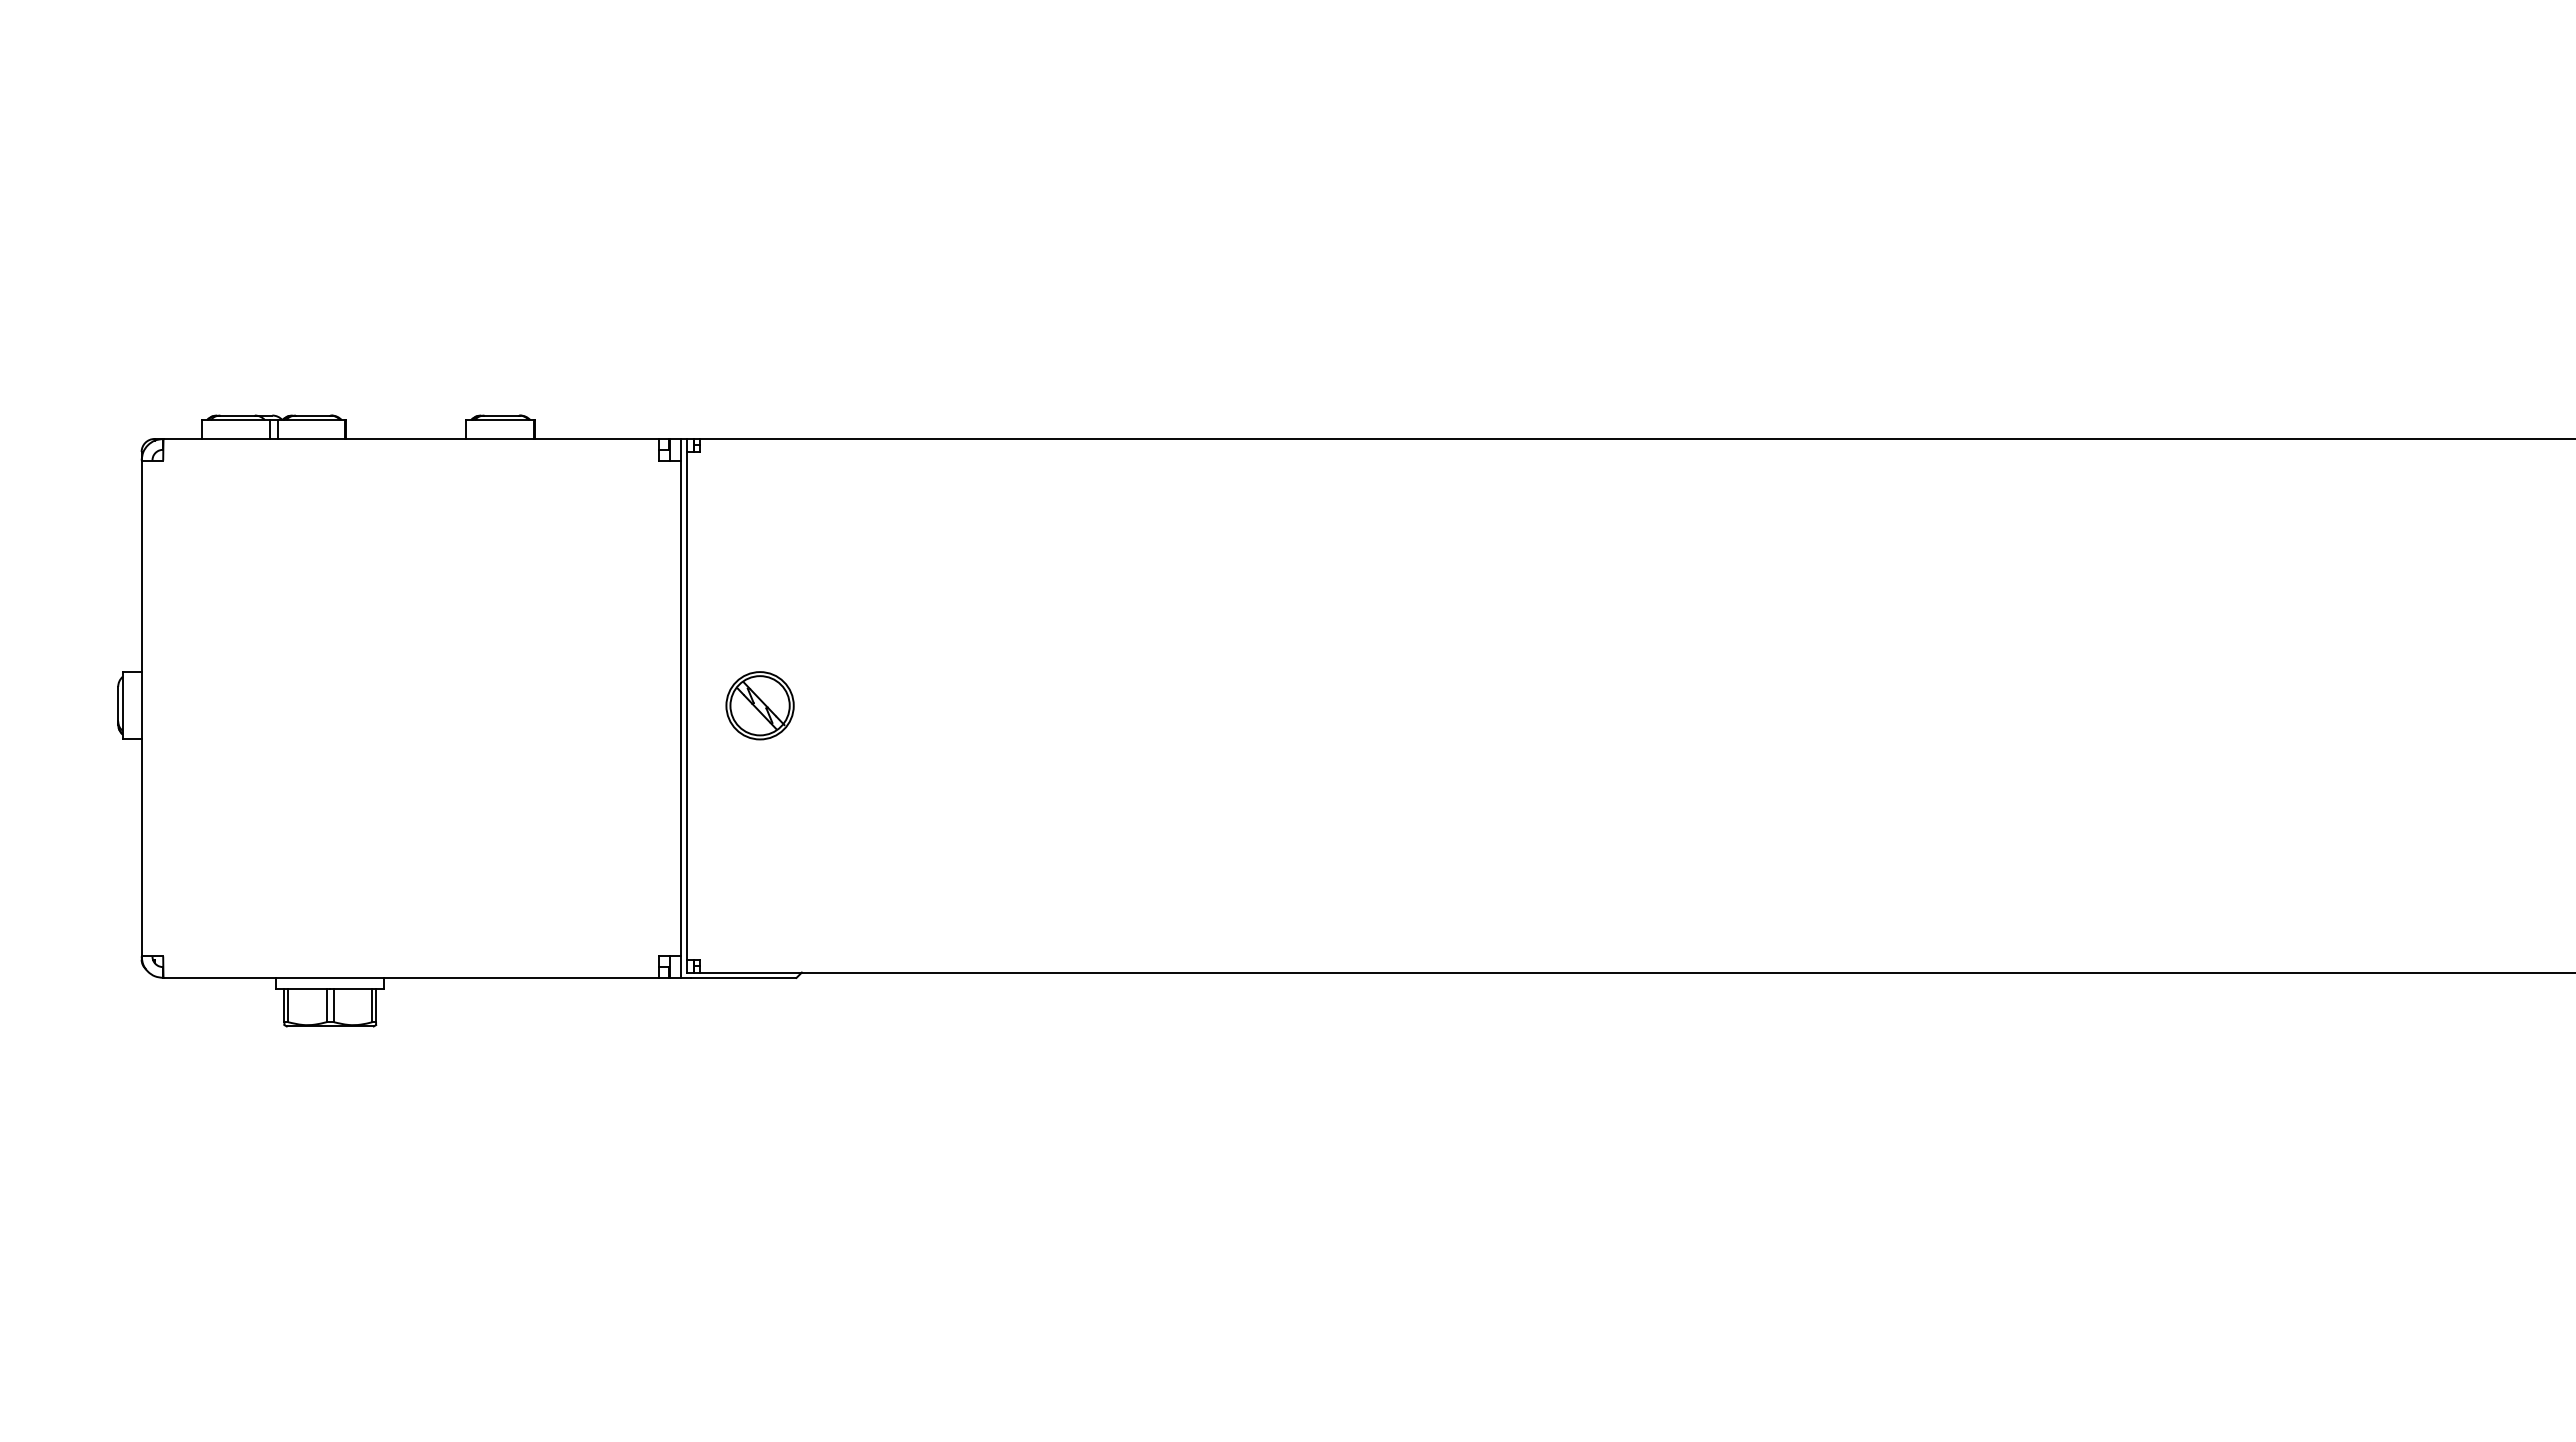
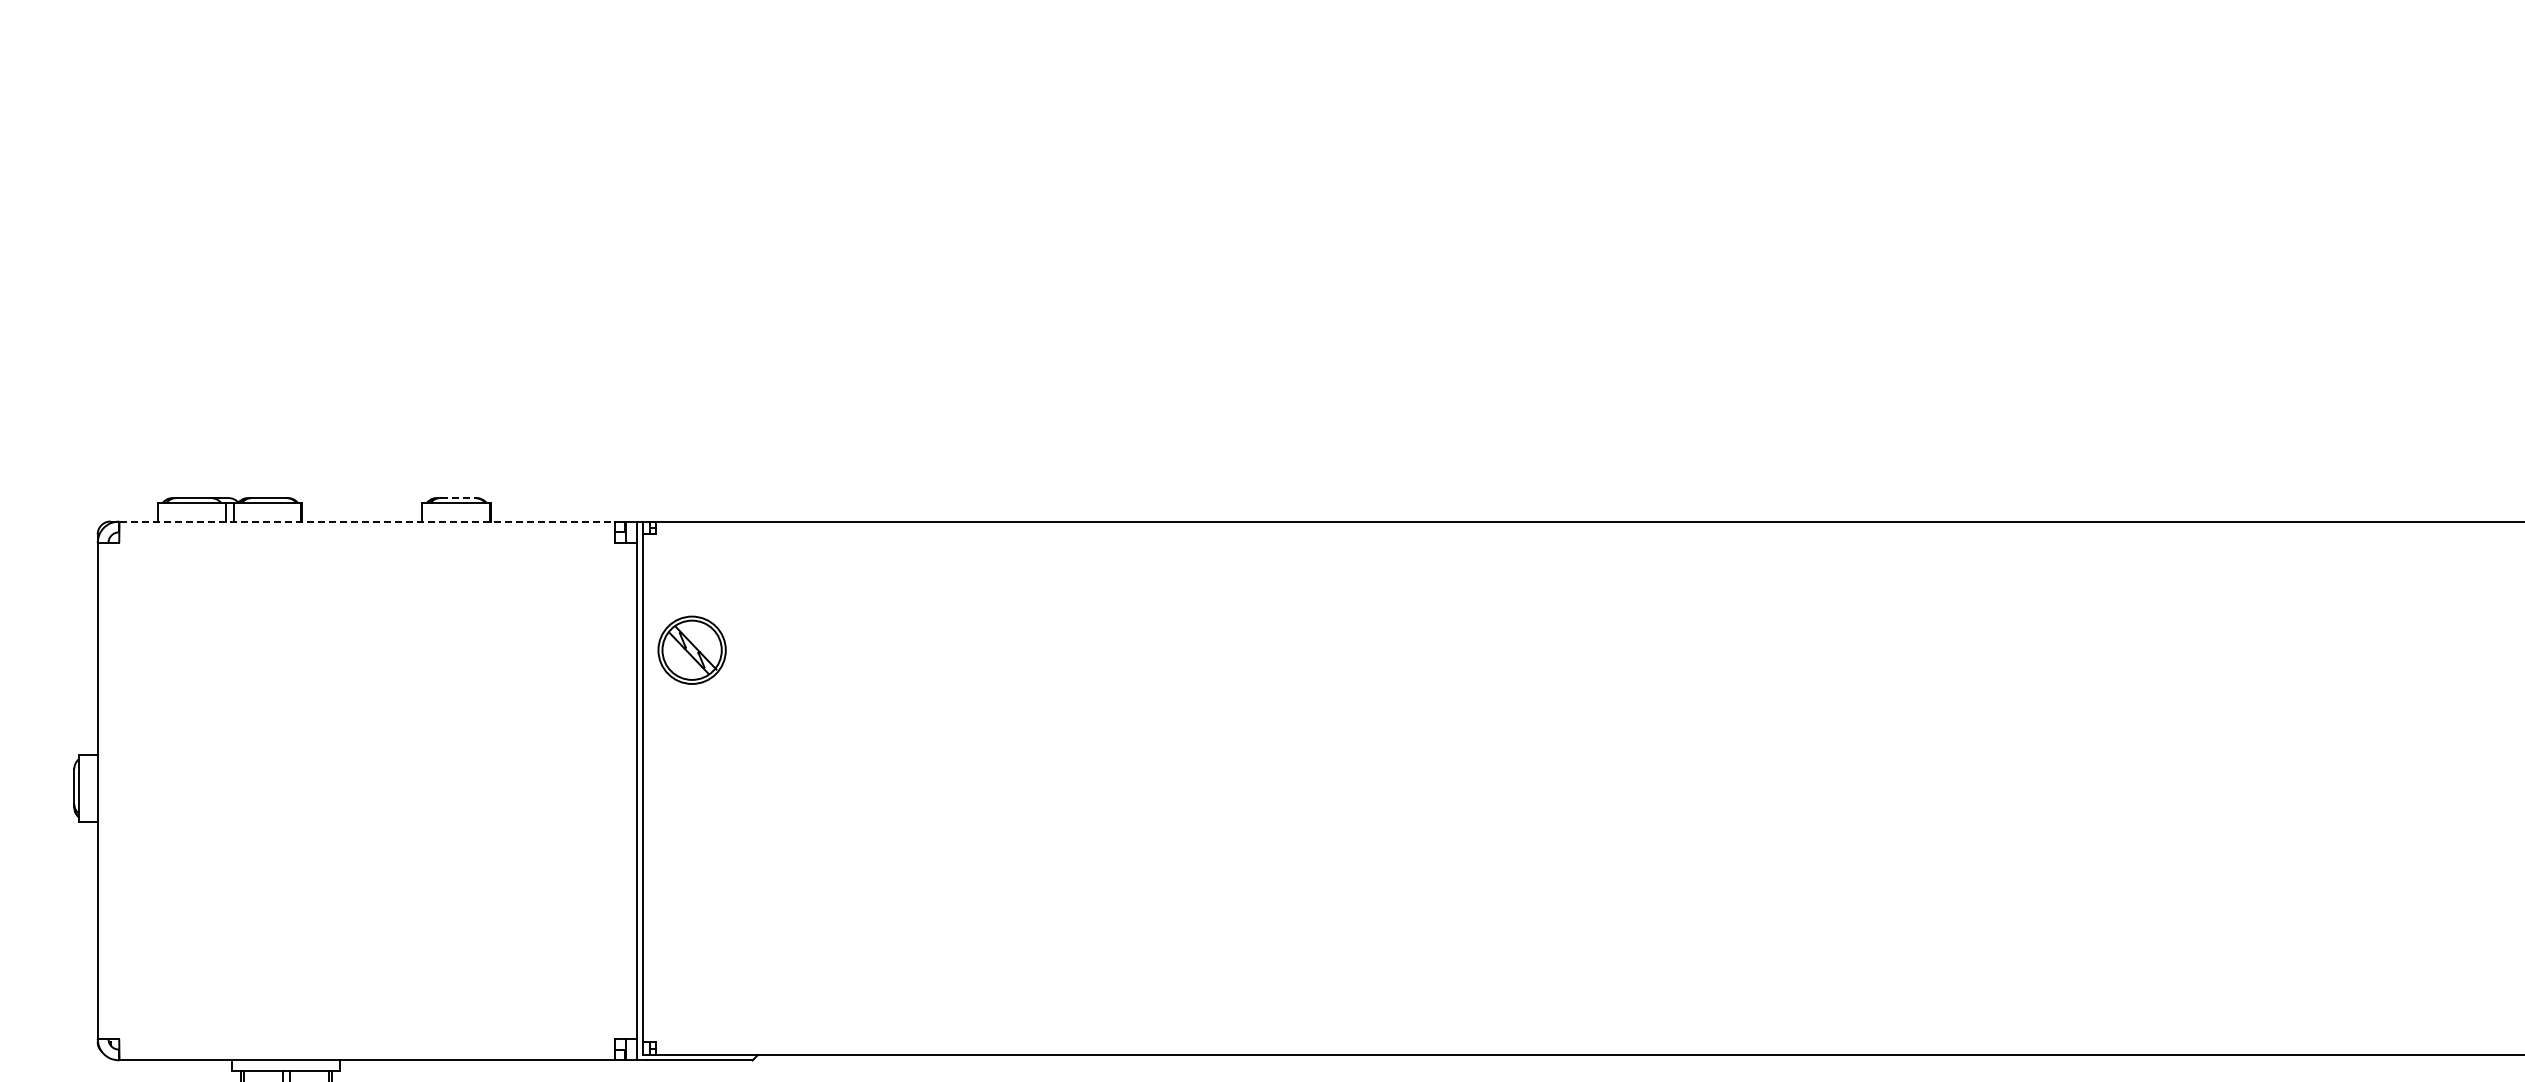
line: (502, 415) -> (458, 498), solid -> dashed
line: (411, 438) -> (367, 521), solid -> dashed
part: (759, 705) -> (691, 650), moved

